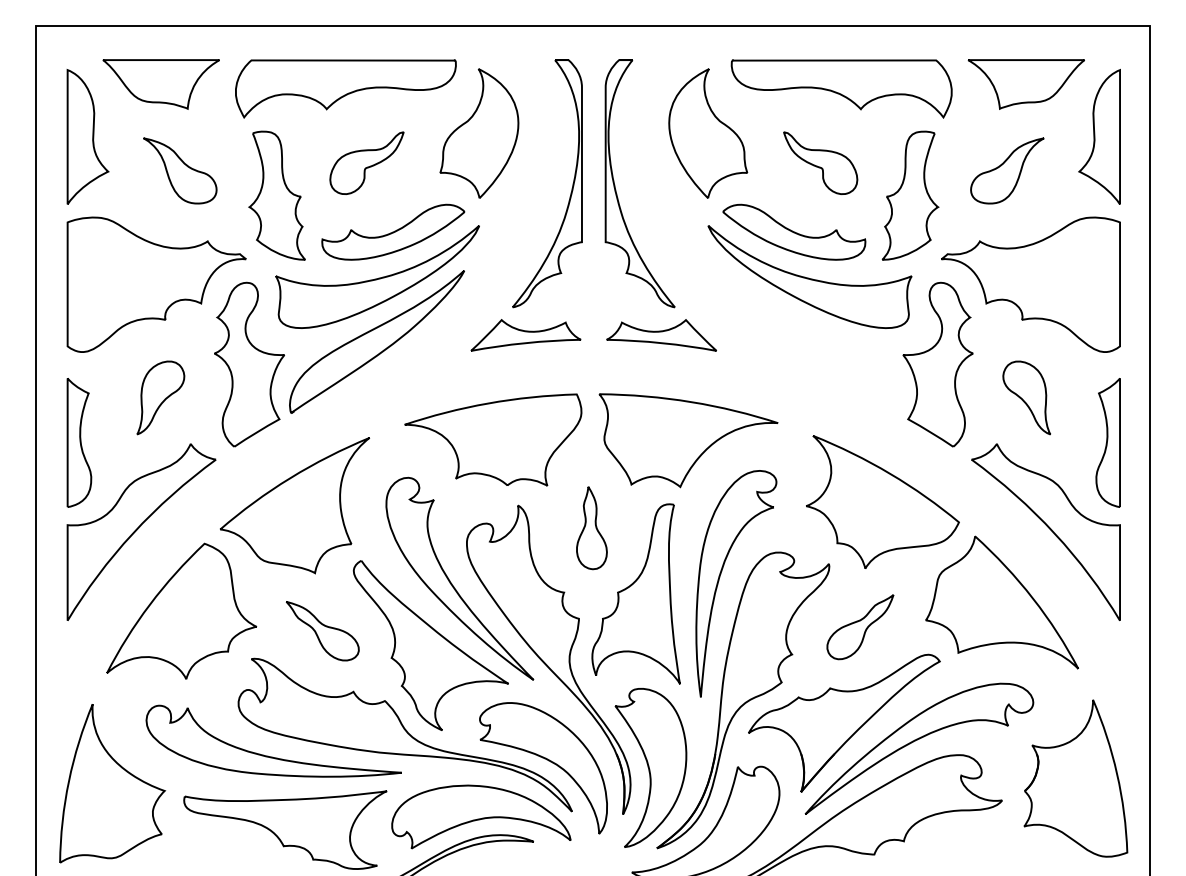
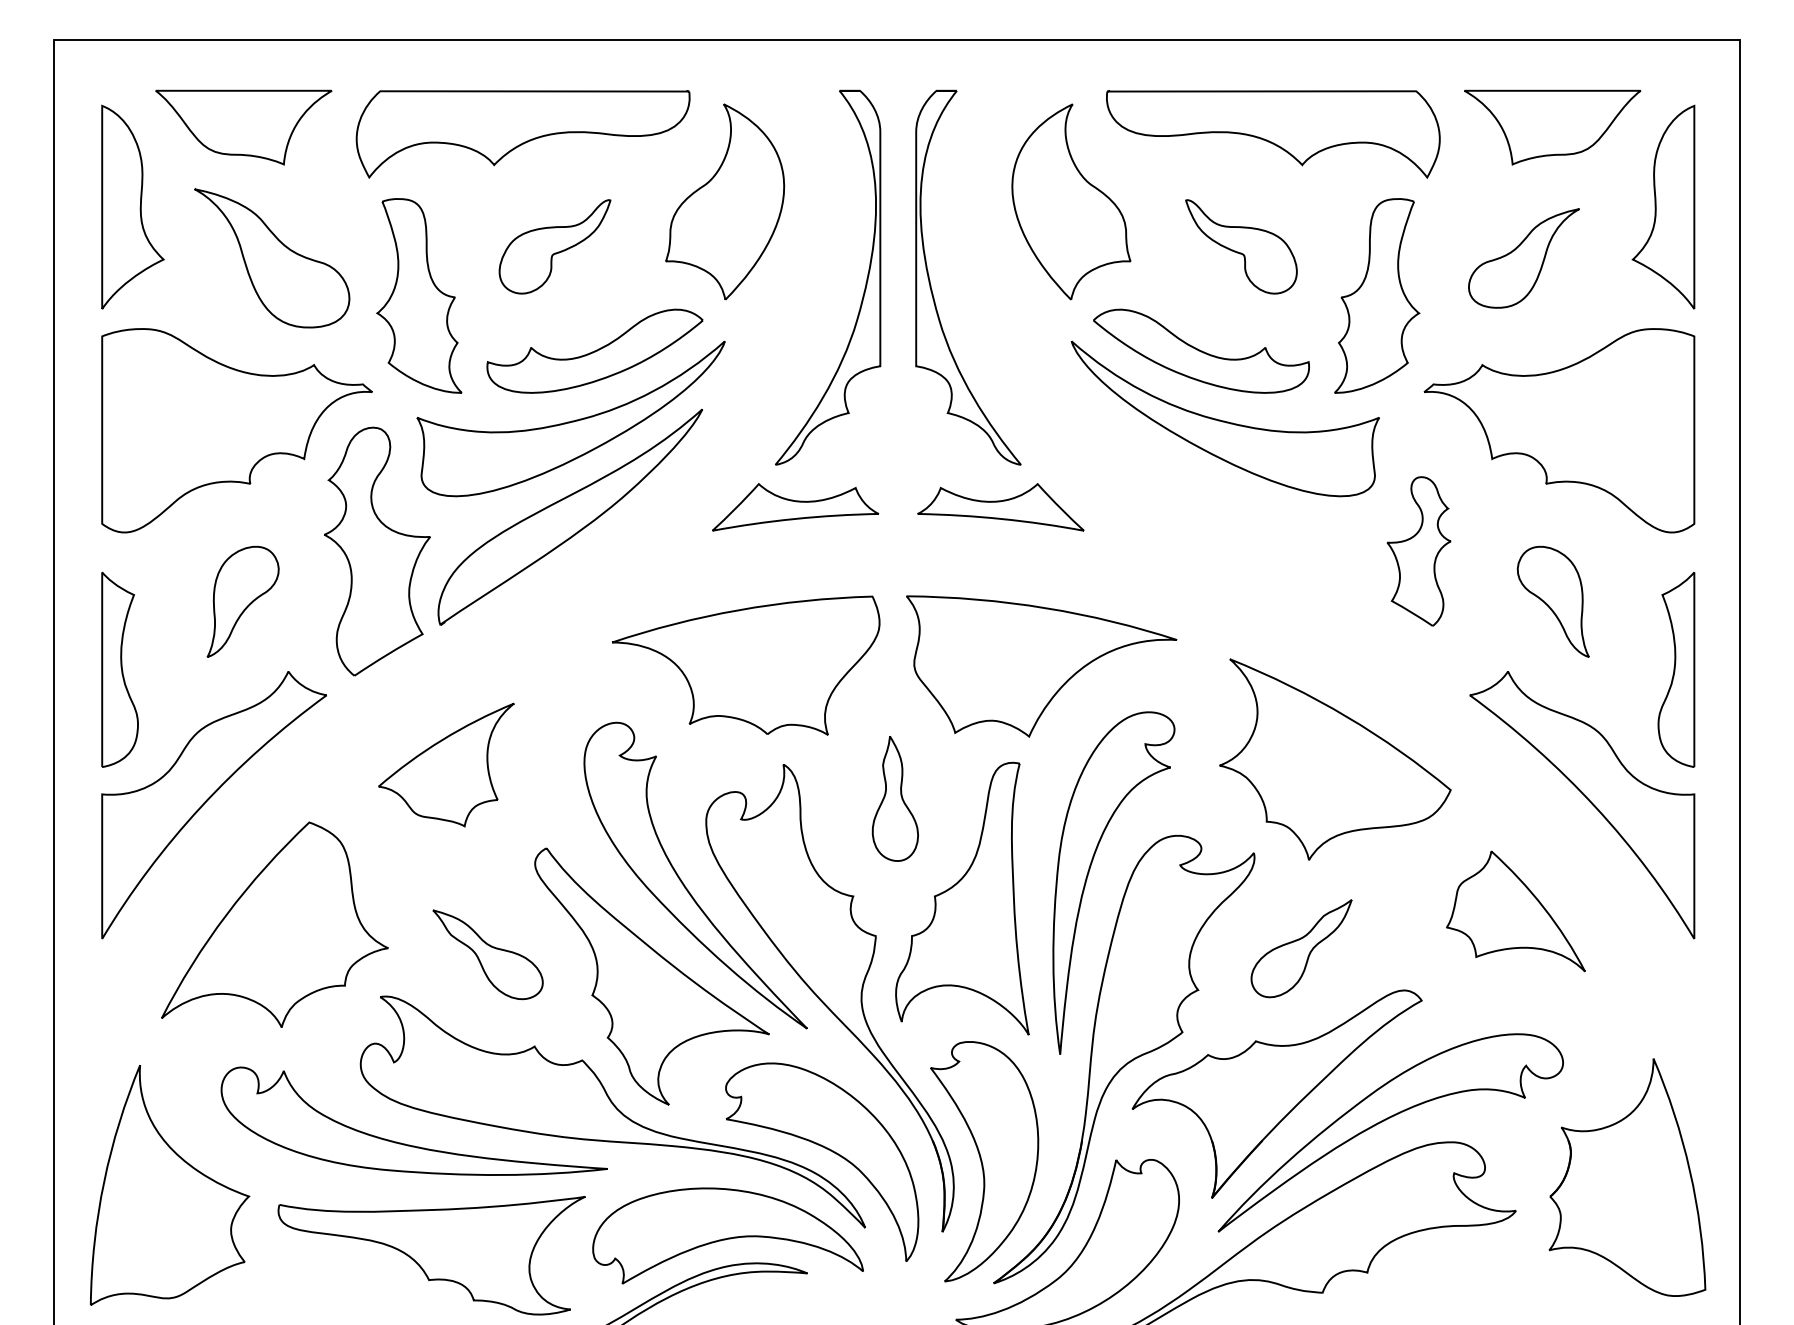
part: (180, 170) -> (272, 257), size x1.4
part: (937, 364) -> (1418, 551), size x0.6
part: (295, 505) -> (446, 764), size x0.6
part: (1001, 602) -> (1515, 911), size x0.6

